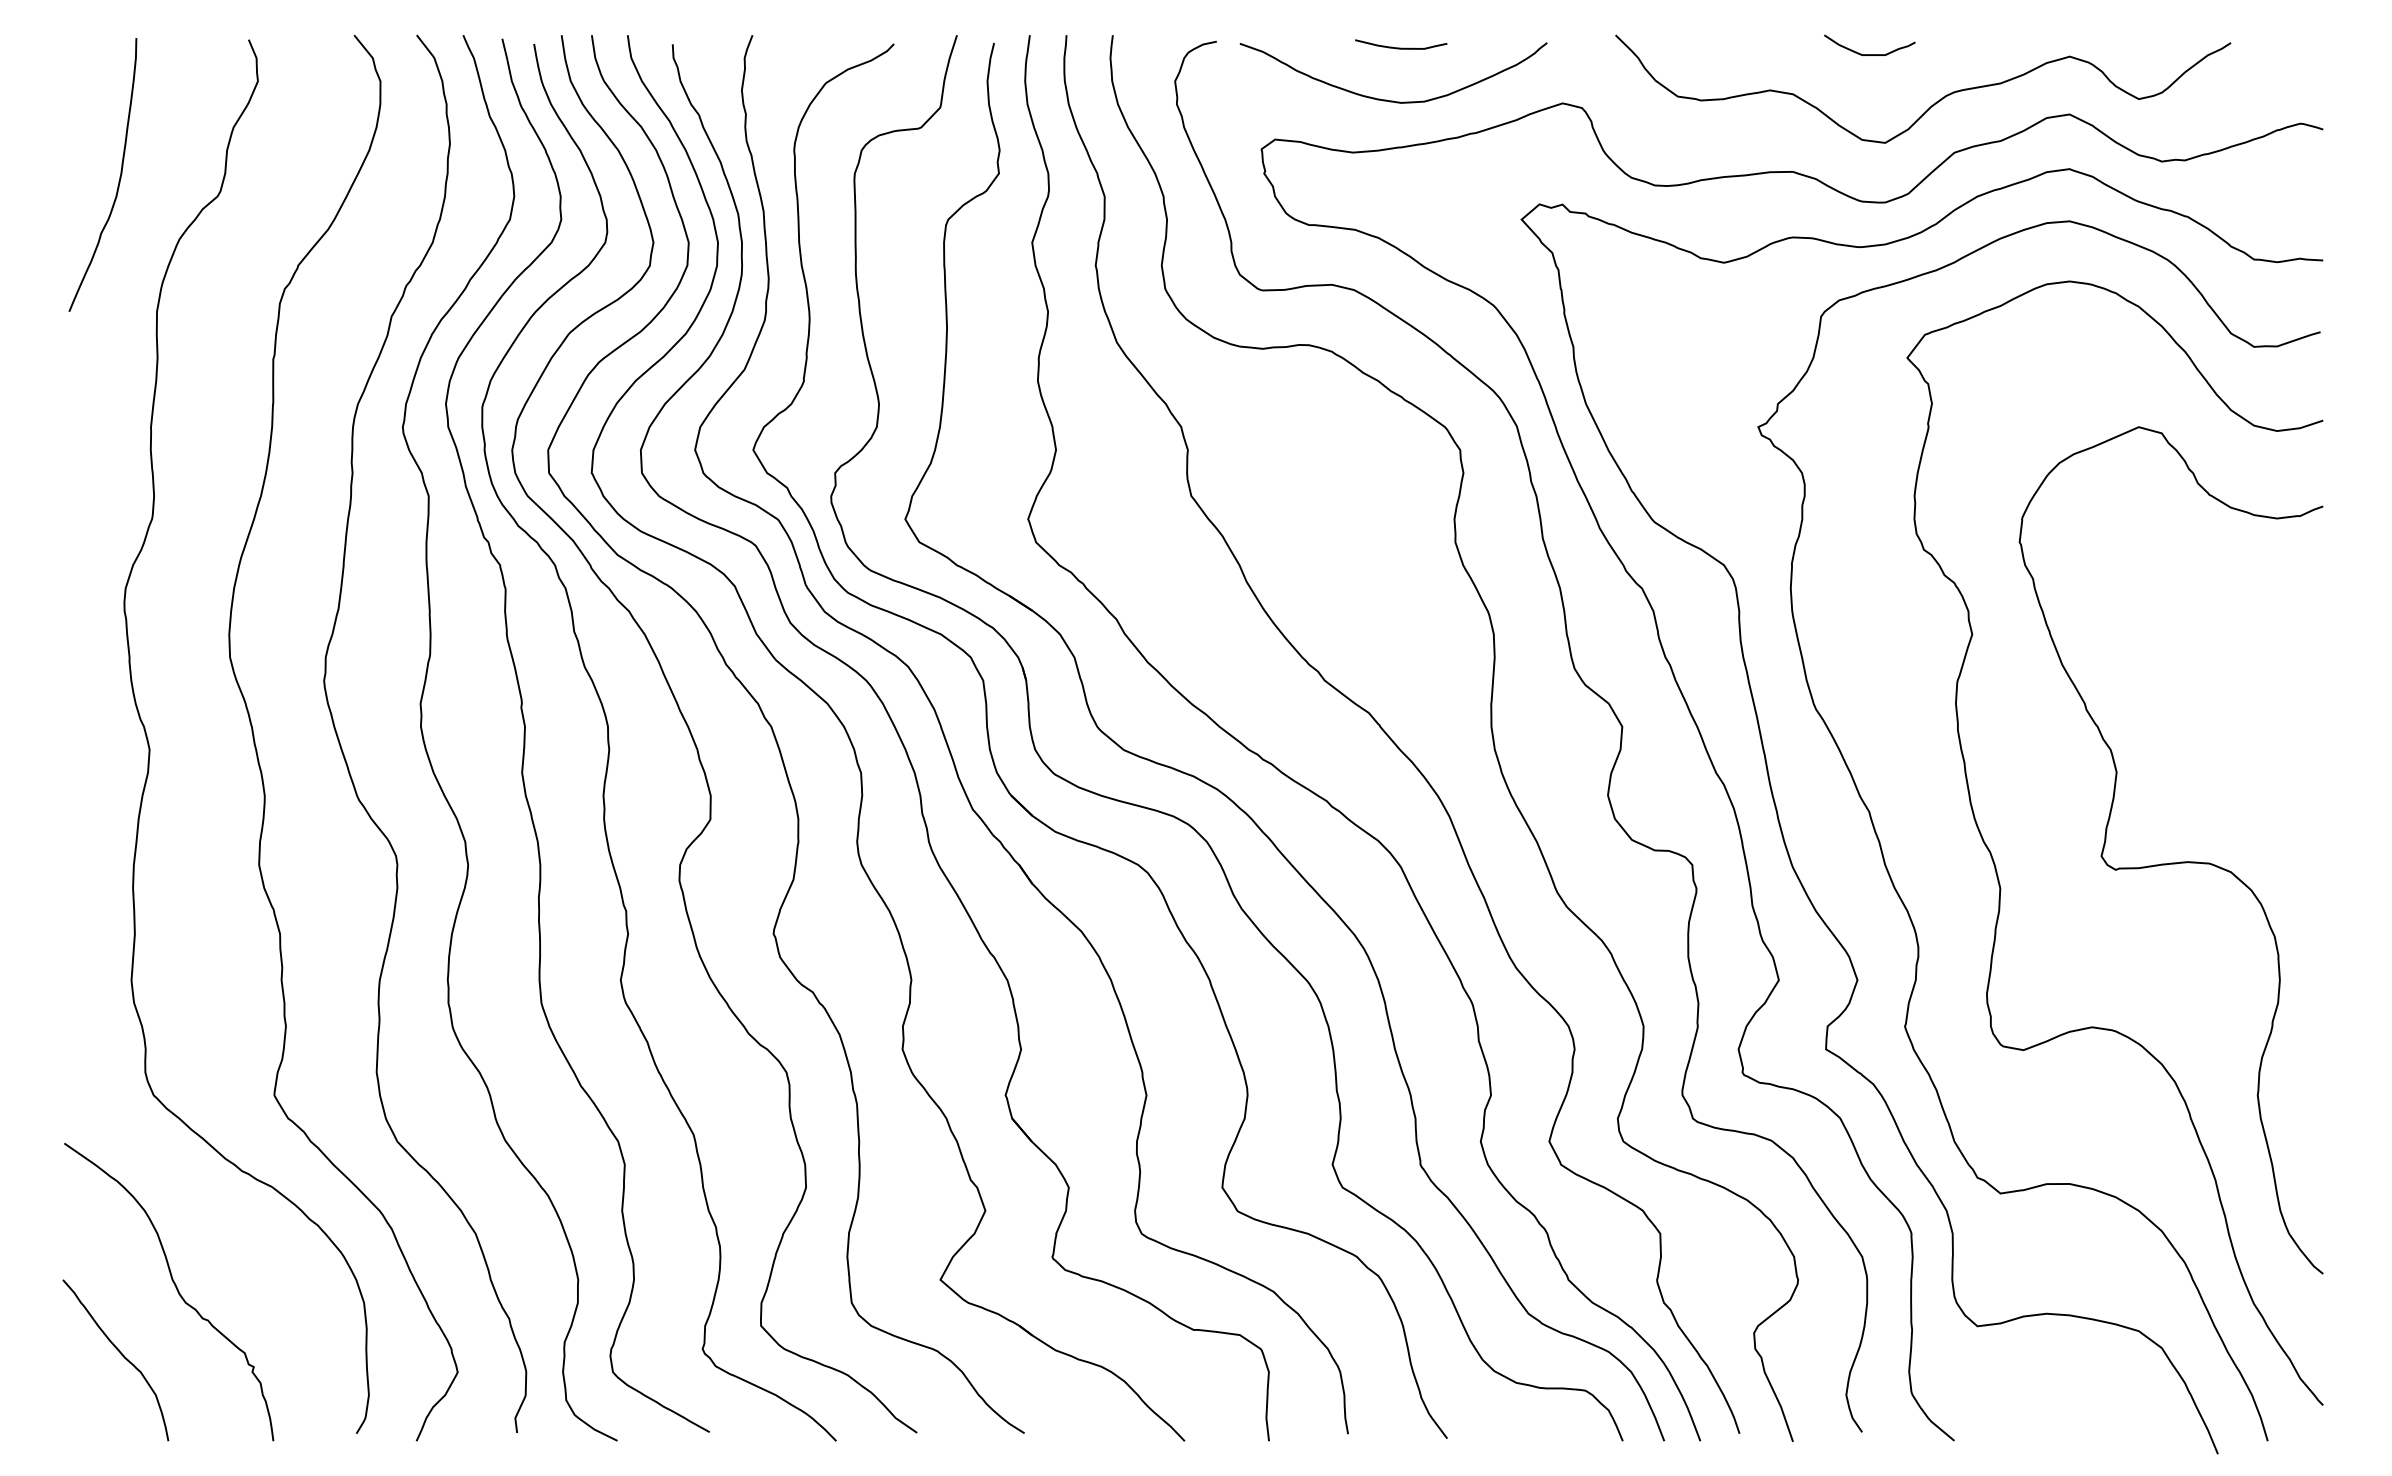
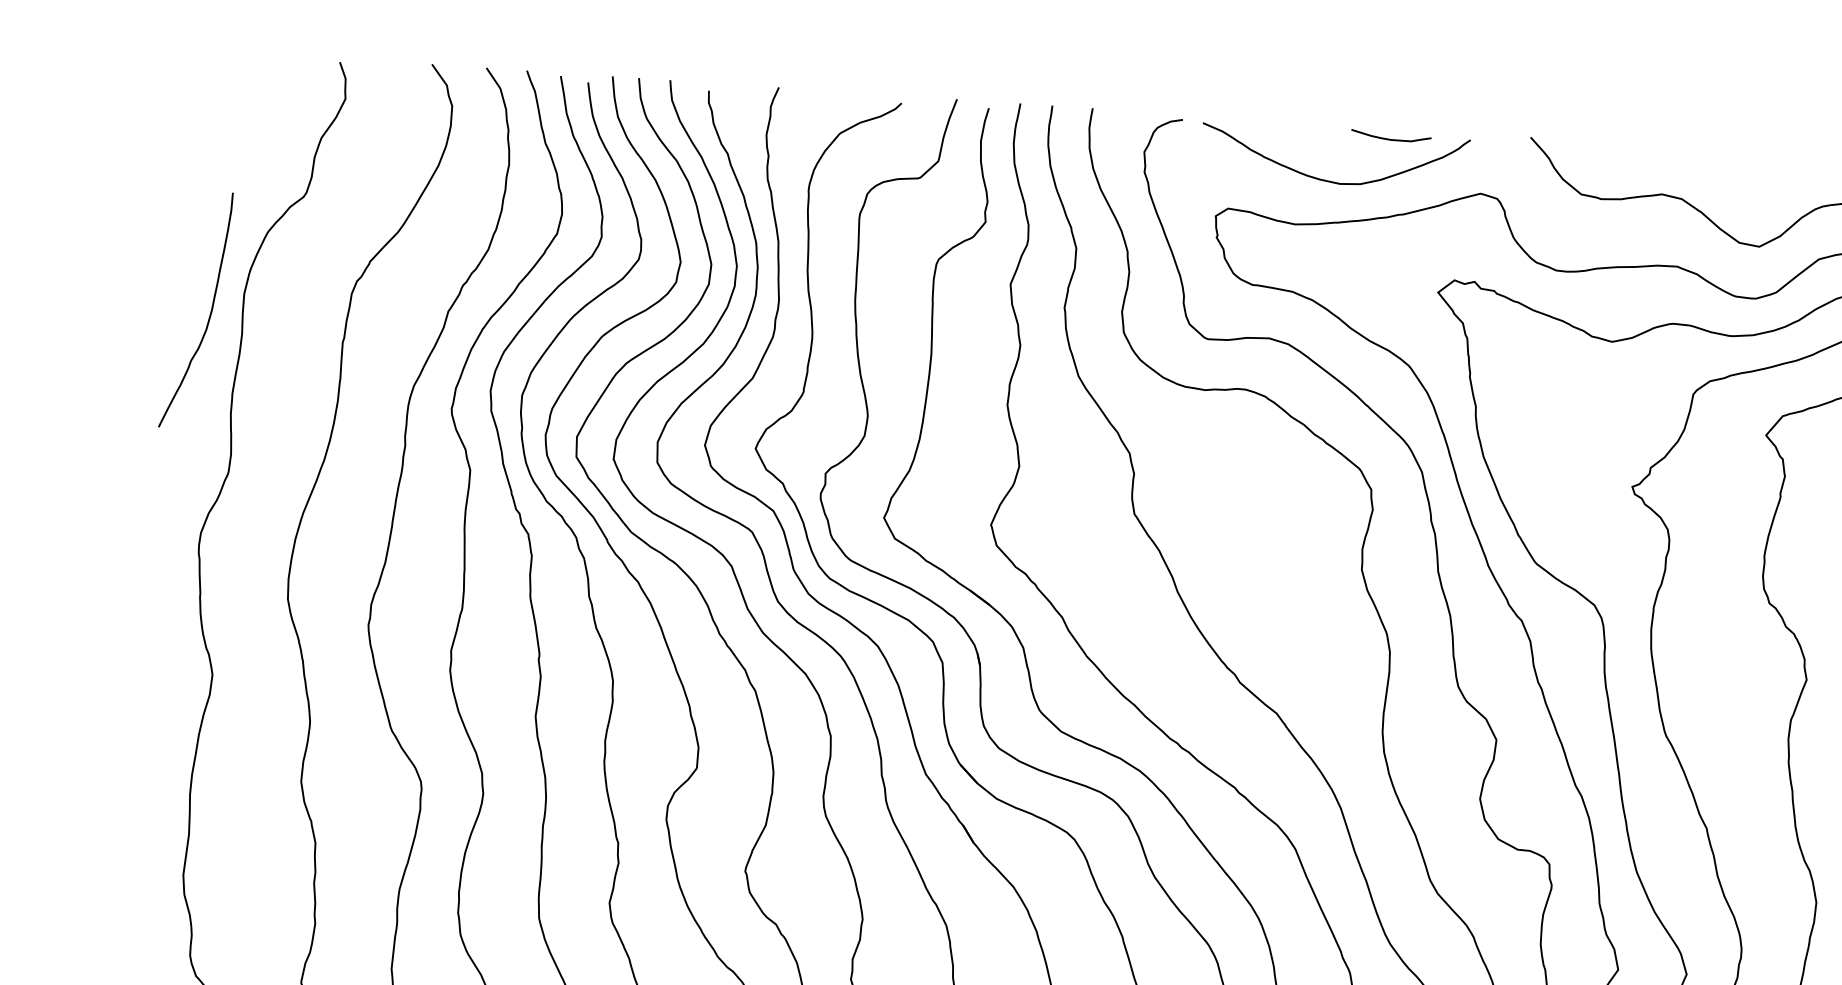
curve: (1401, 47) -> (1391, 138), moved
curve: (1869, 54) -> (1750, 168), removed
curve: (119, 176) -> (210, 312), moved

